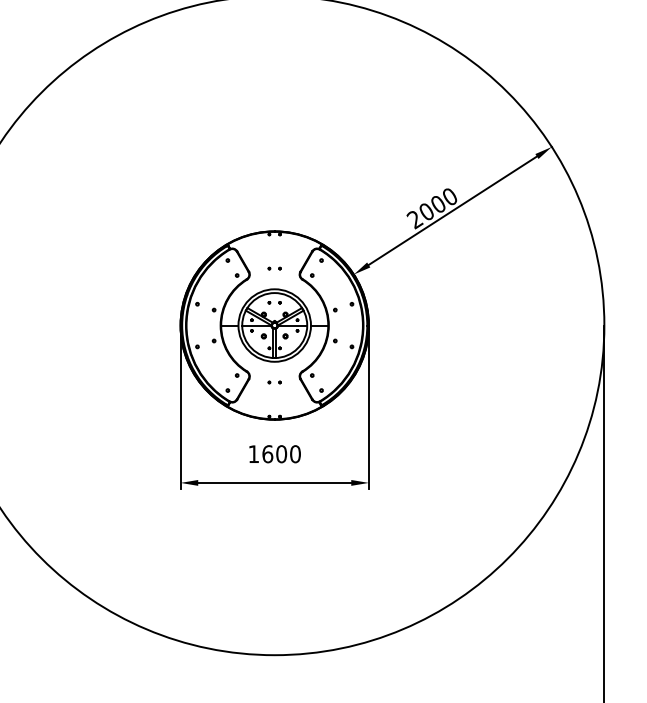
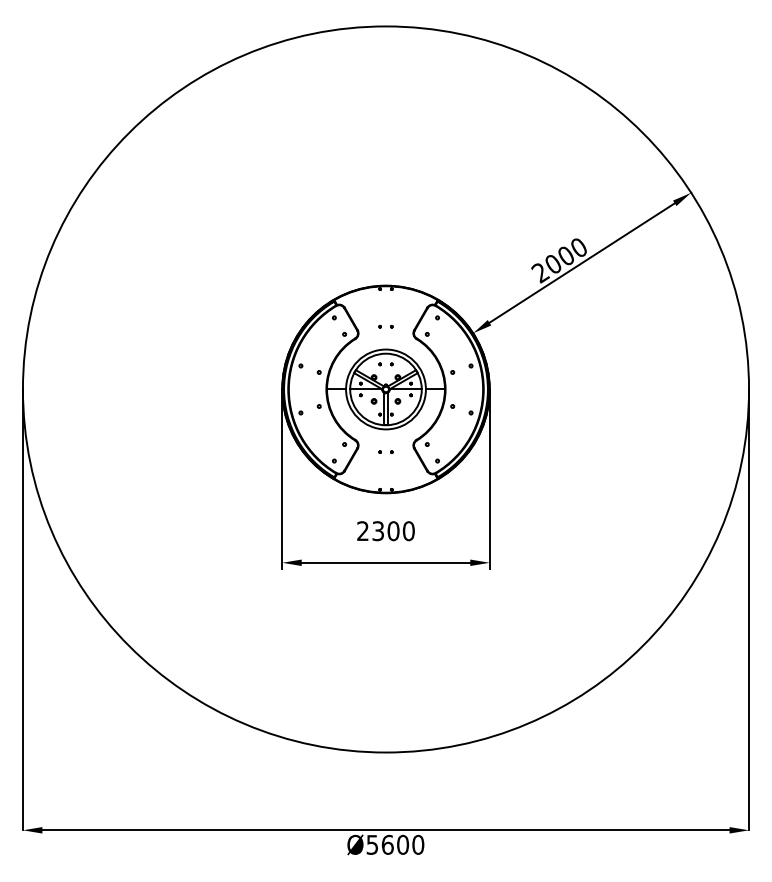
text: (260, 454) -> (370, 531), 1600 -> 2300

